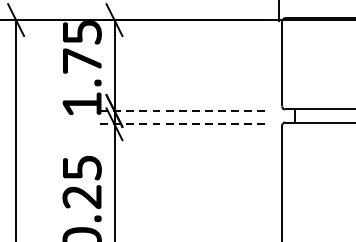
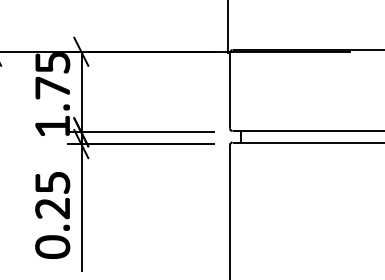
line: (182, 111) -> (141, 132), dashed -> solid
line: (182, 124) -> (141, 144), dashed -> solid

